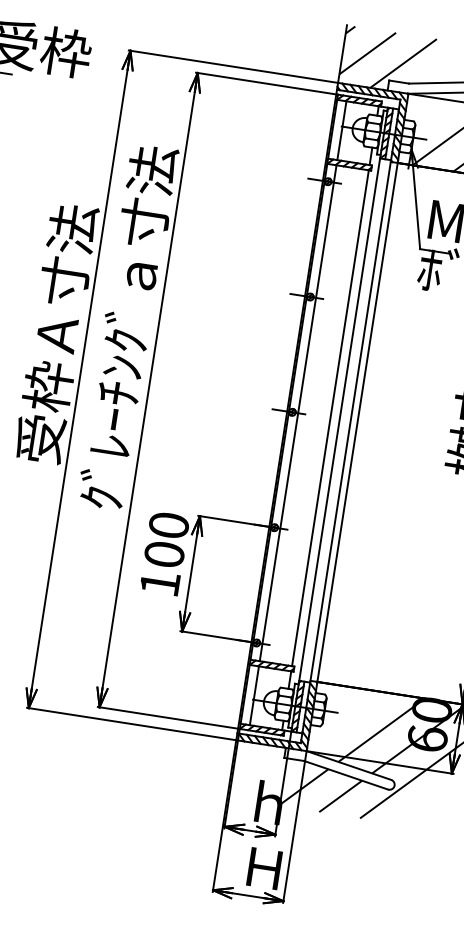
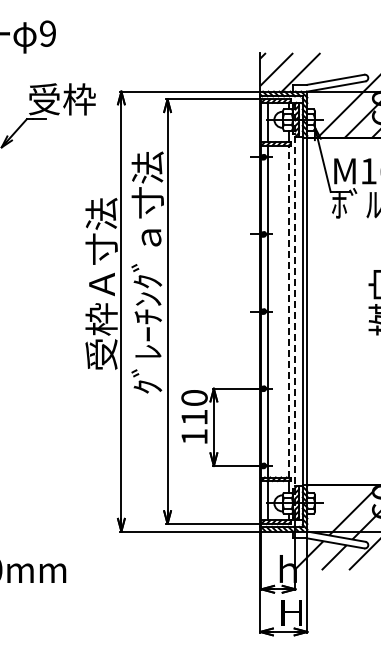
line: (330, 418) -> (289, 311), solid -> dashed
line: (339, 419) -> (295, 311), solid -> dashed
text: (164, 554) -> (194, 417), 100 -> 110

